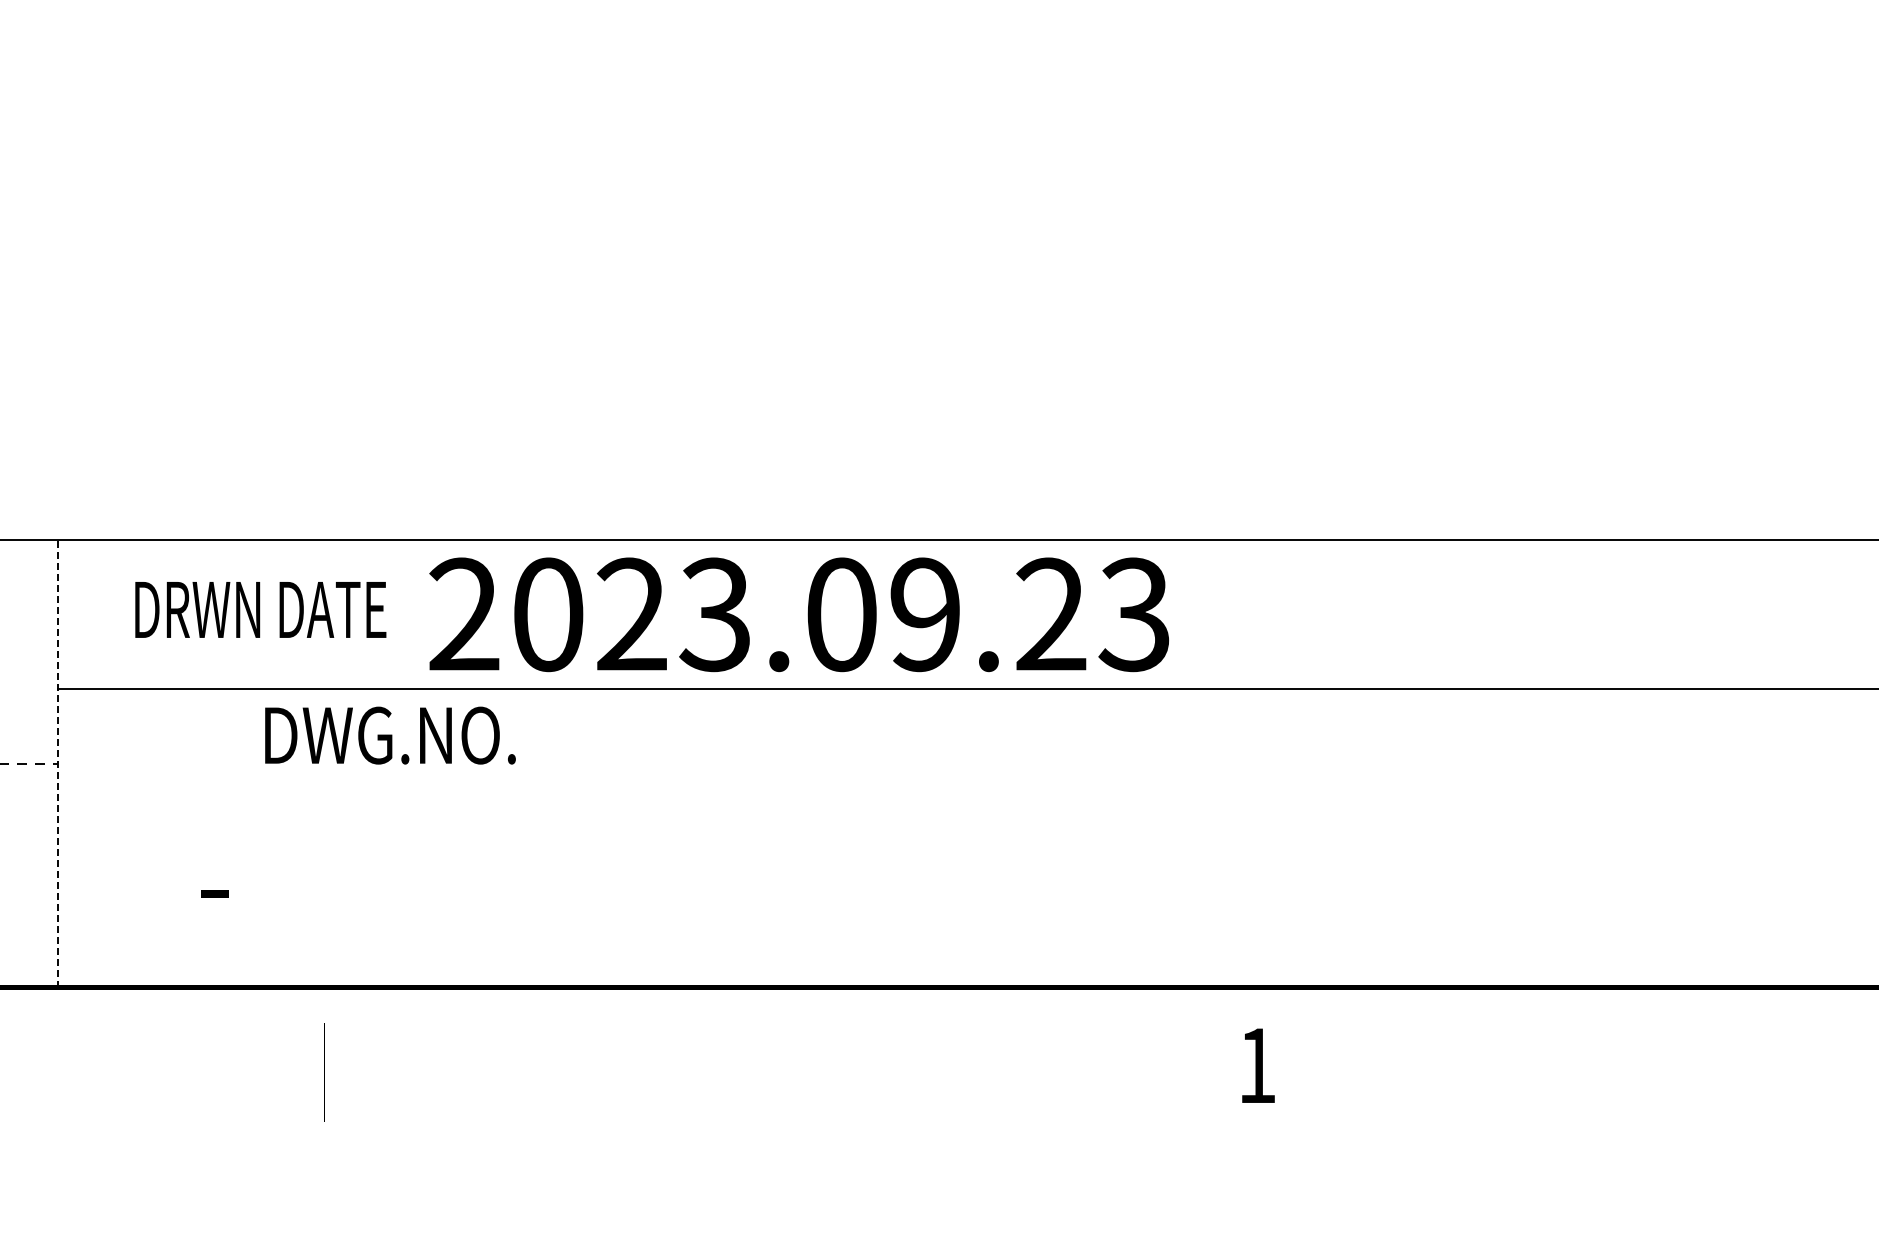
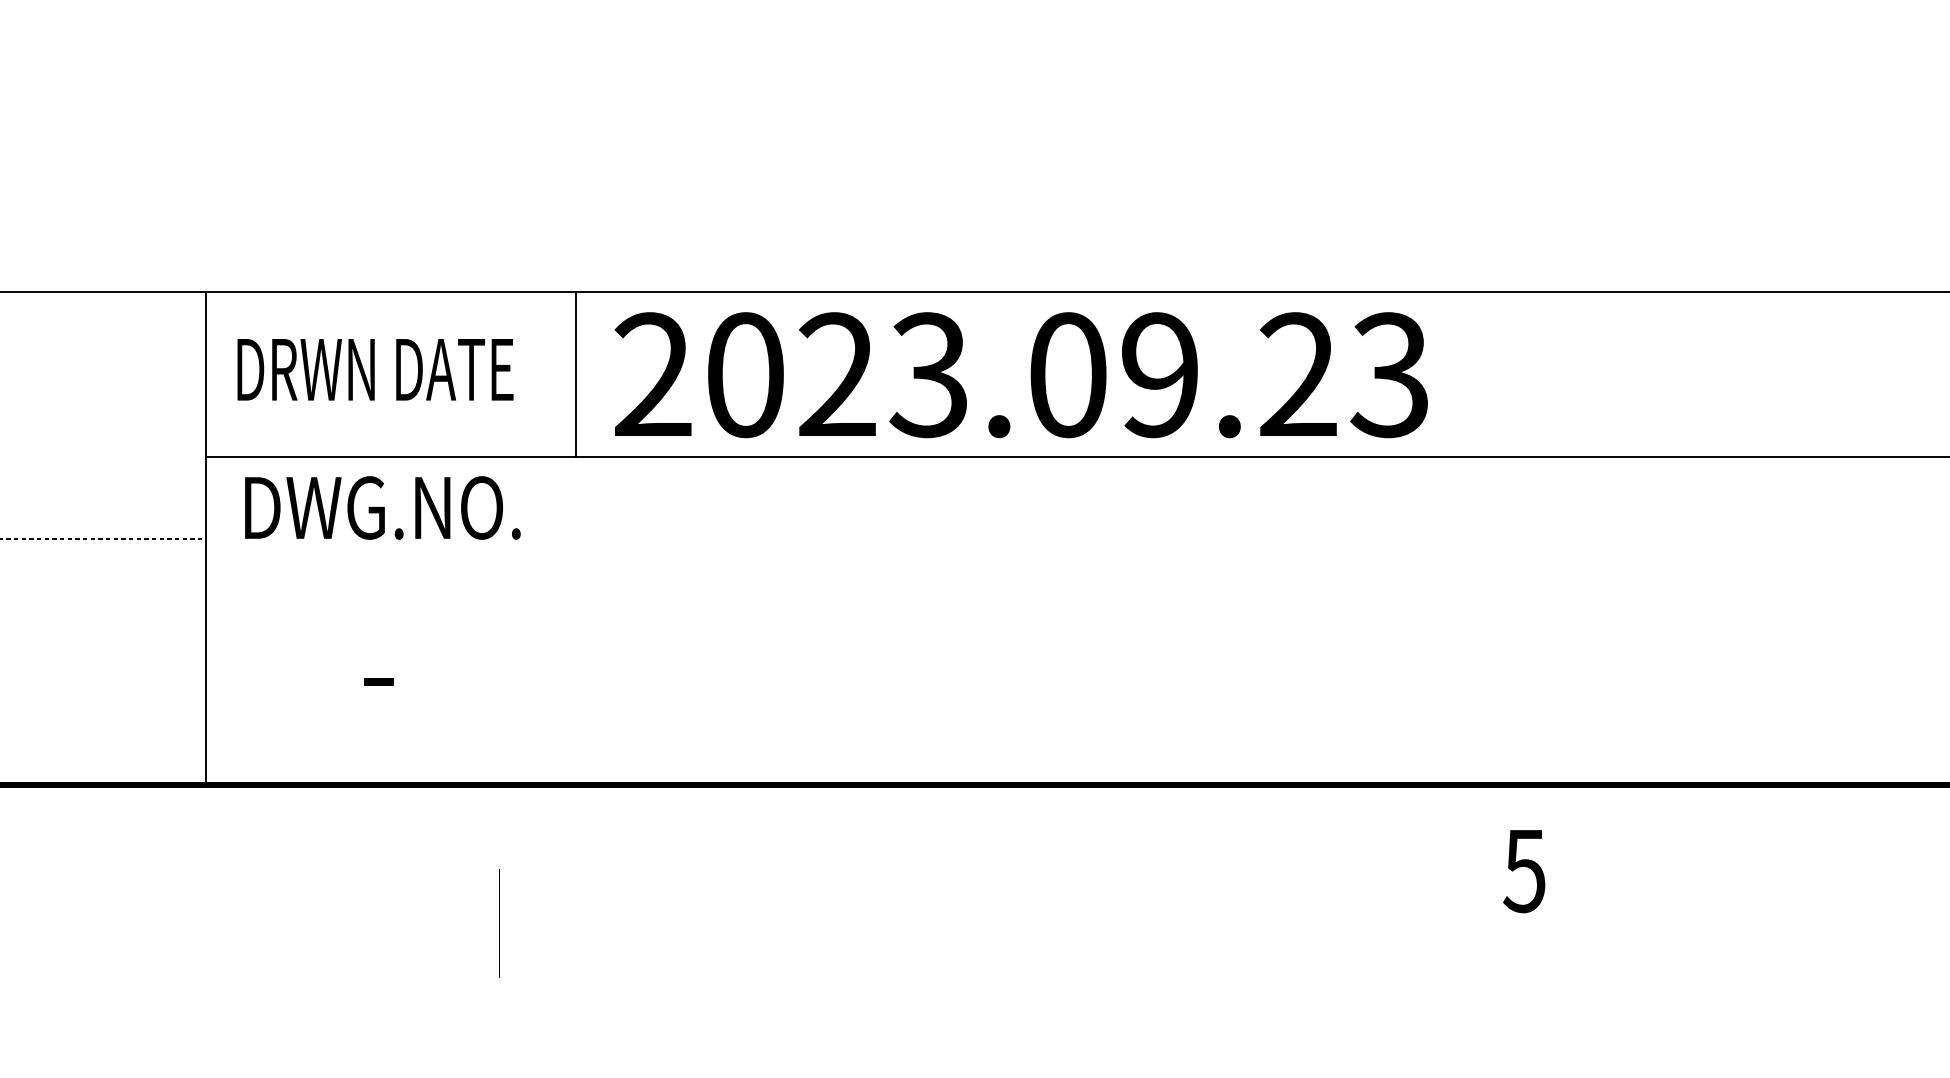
text: (260, 609) -> (375, 369), moved
line: (394, 613) -> (576, 373), added
text: (390, 735) -> (382, 507), moved
line: (57, 764) -> (205, 539), dashed -> solid
text: (1256, 1066) -> (1524, 871), 1 -> 5
line: (324, 1072) -> (499, 923), moved

